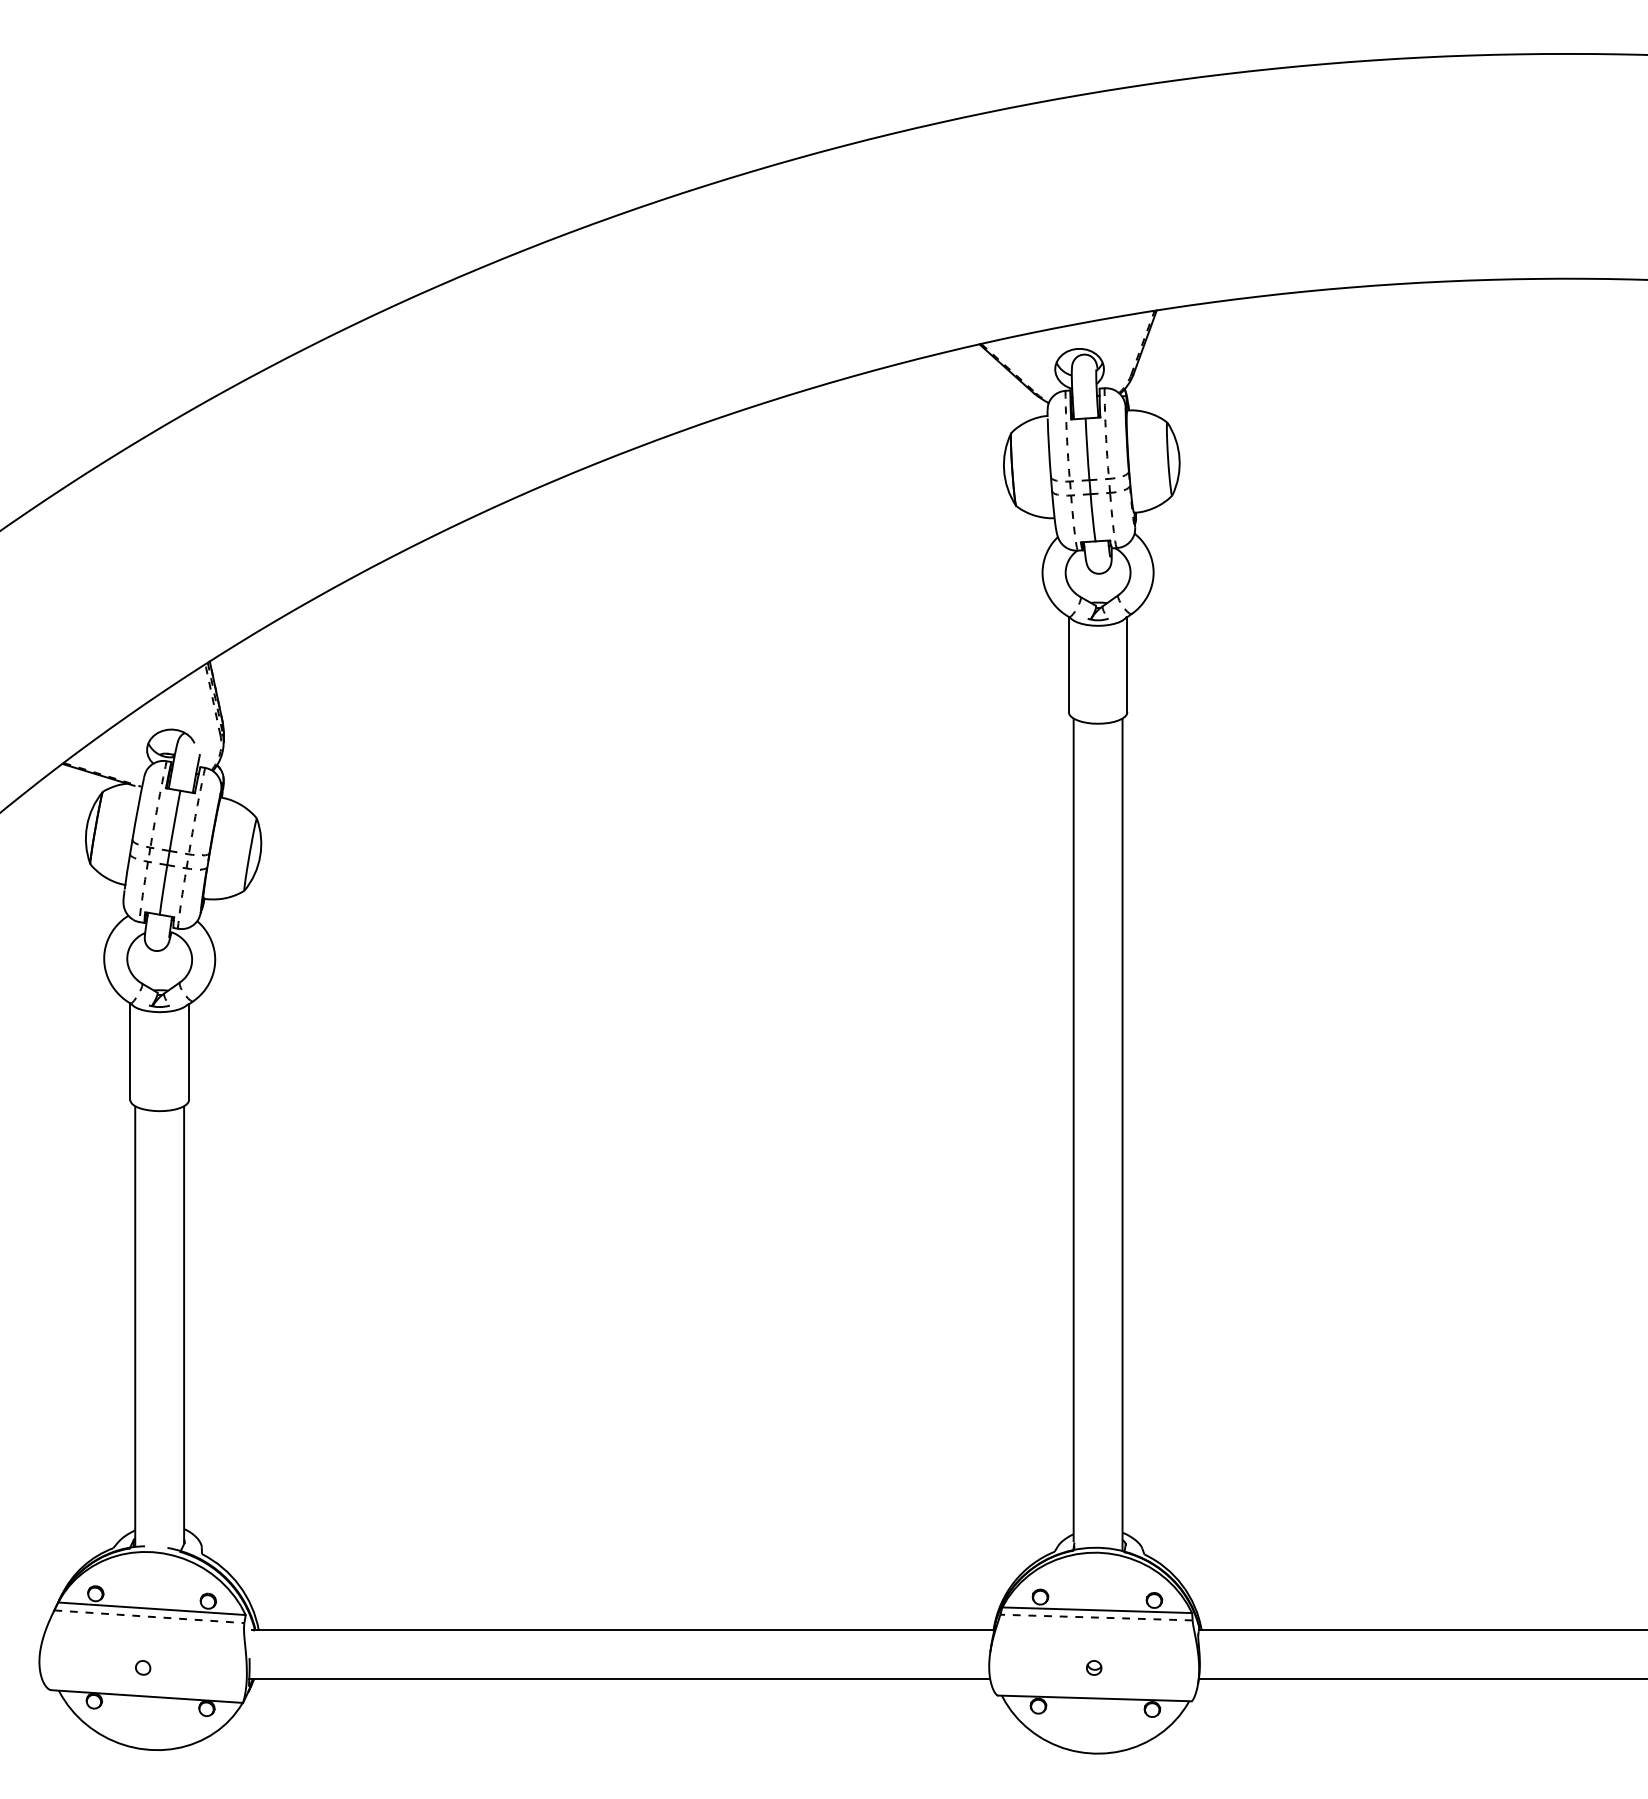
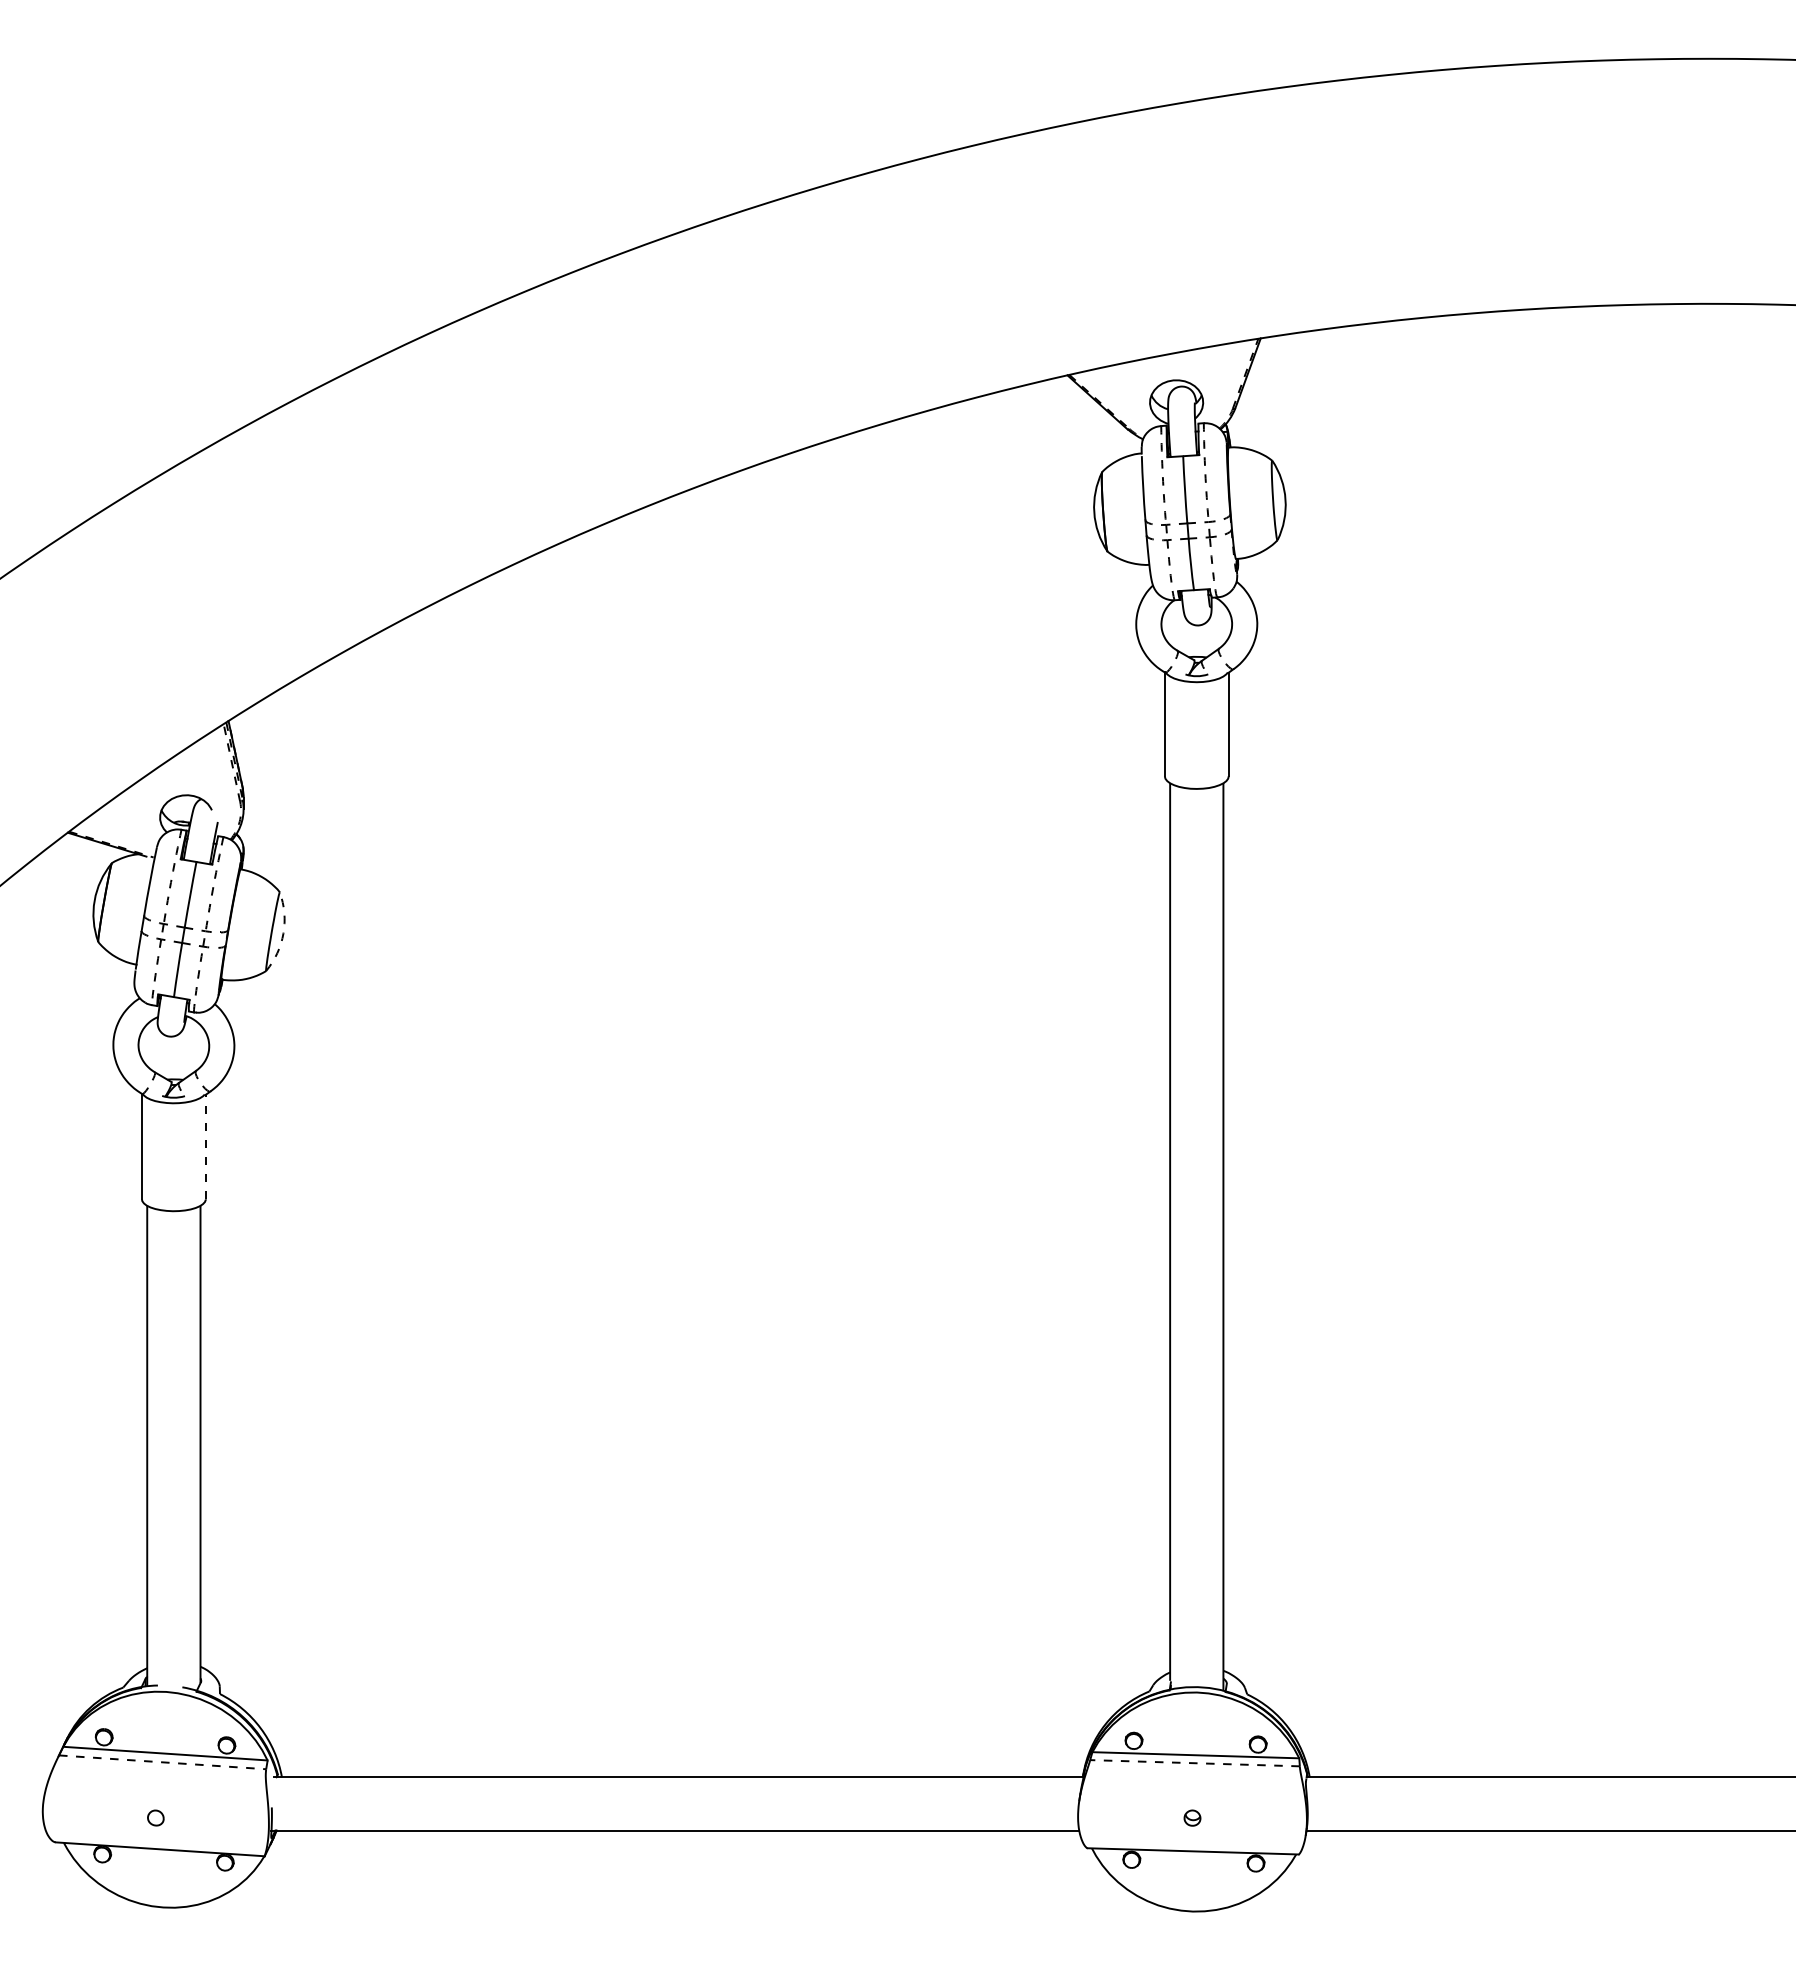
arc: (260, 856) -> (283, 933), solid -> dashed
line: (188, 1051) -> (205, 1146), solid -> dashed

